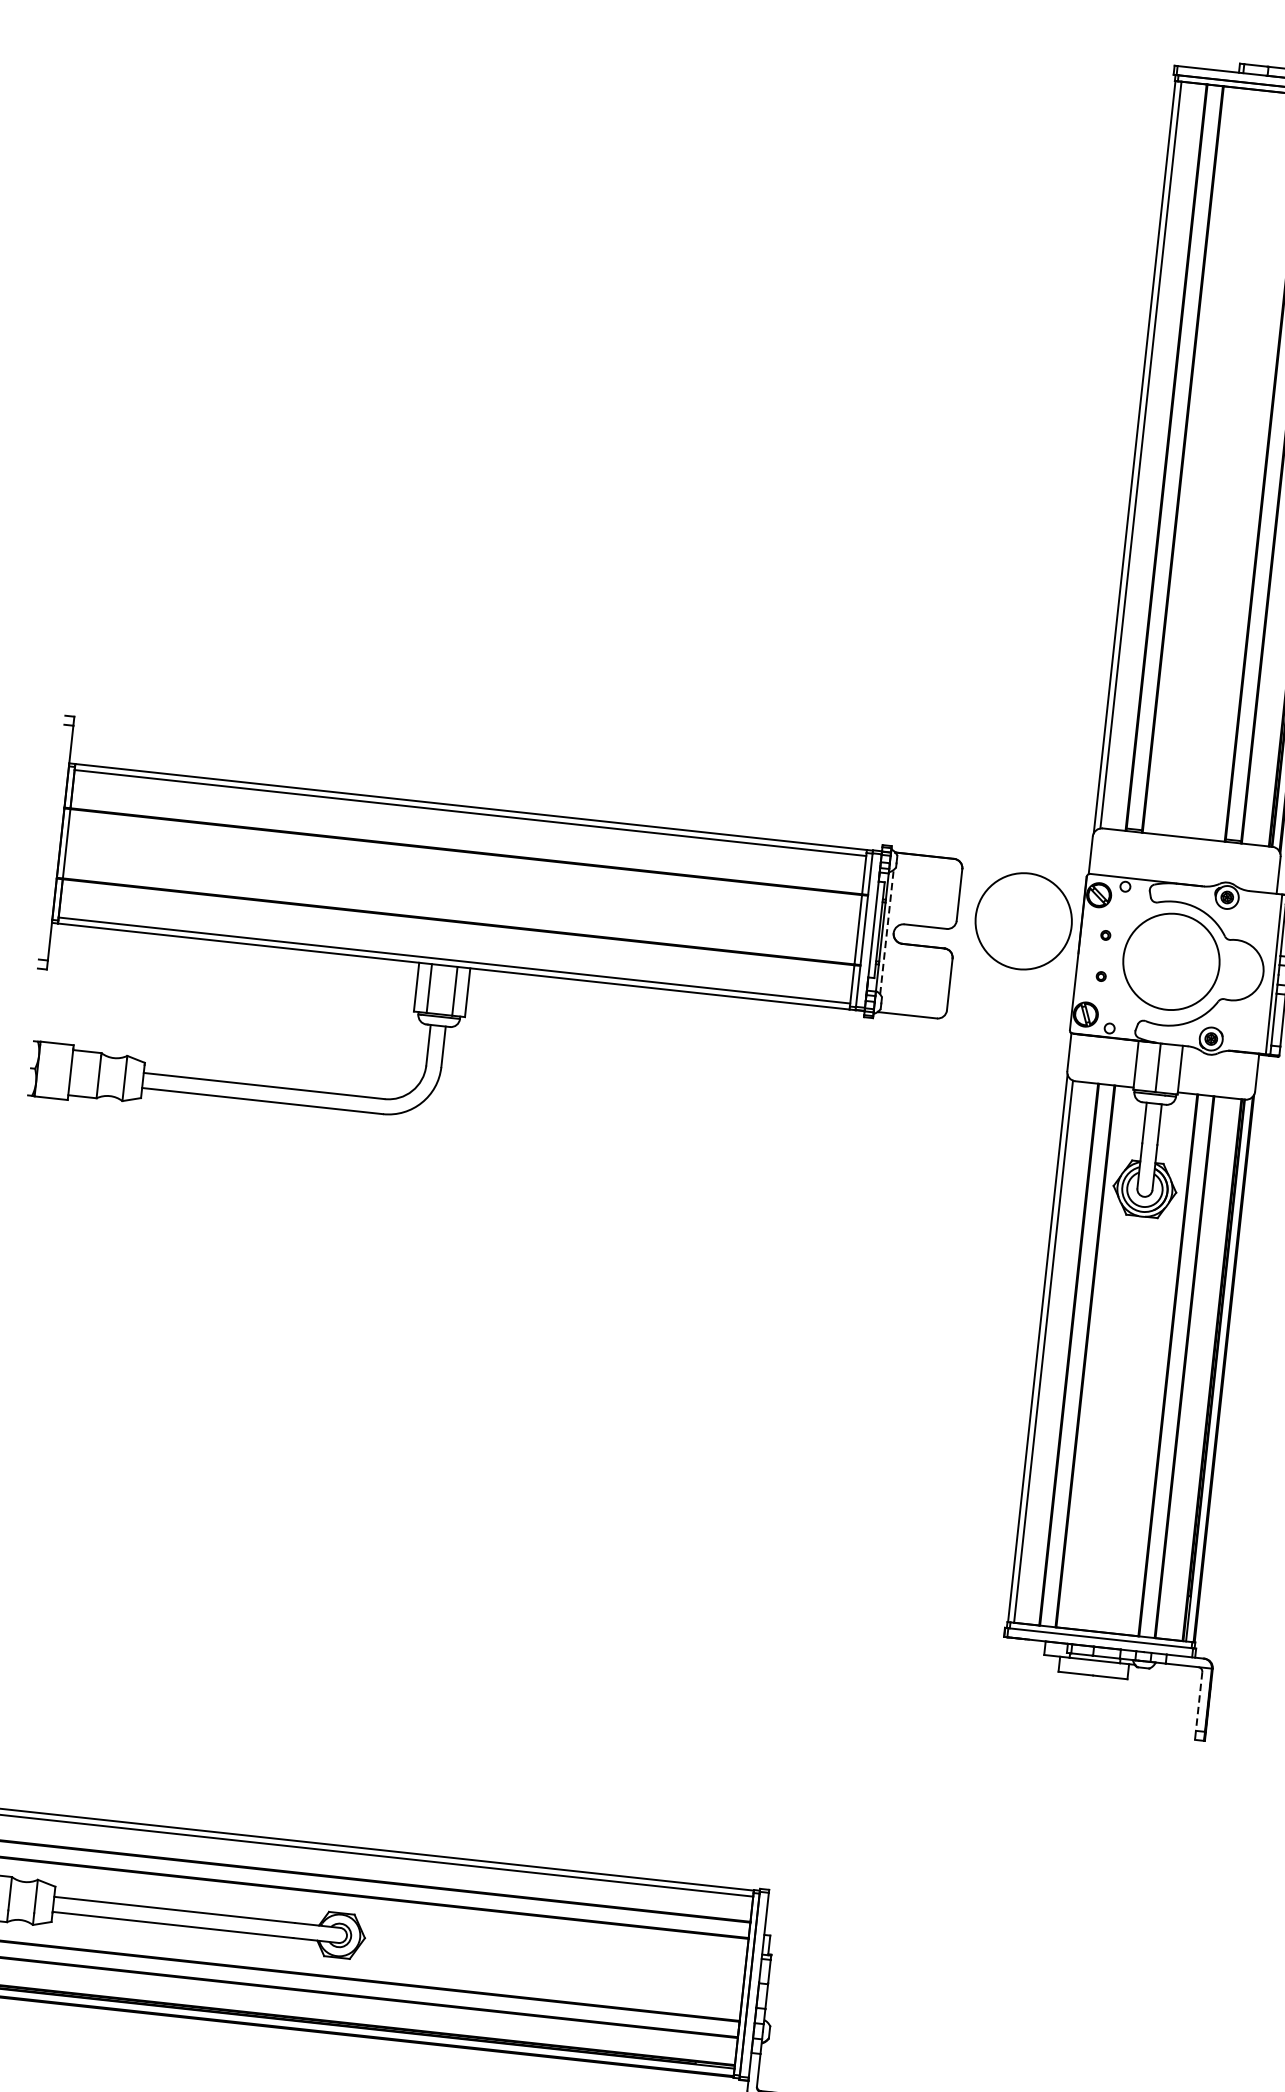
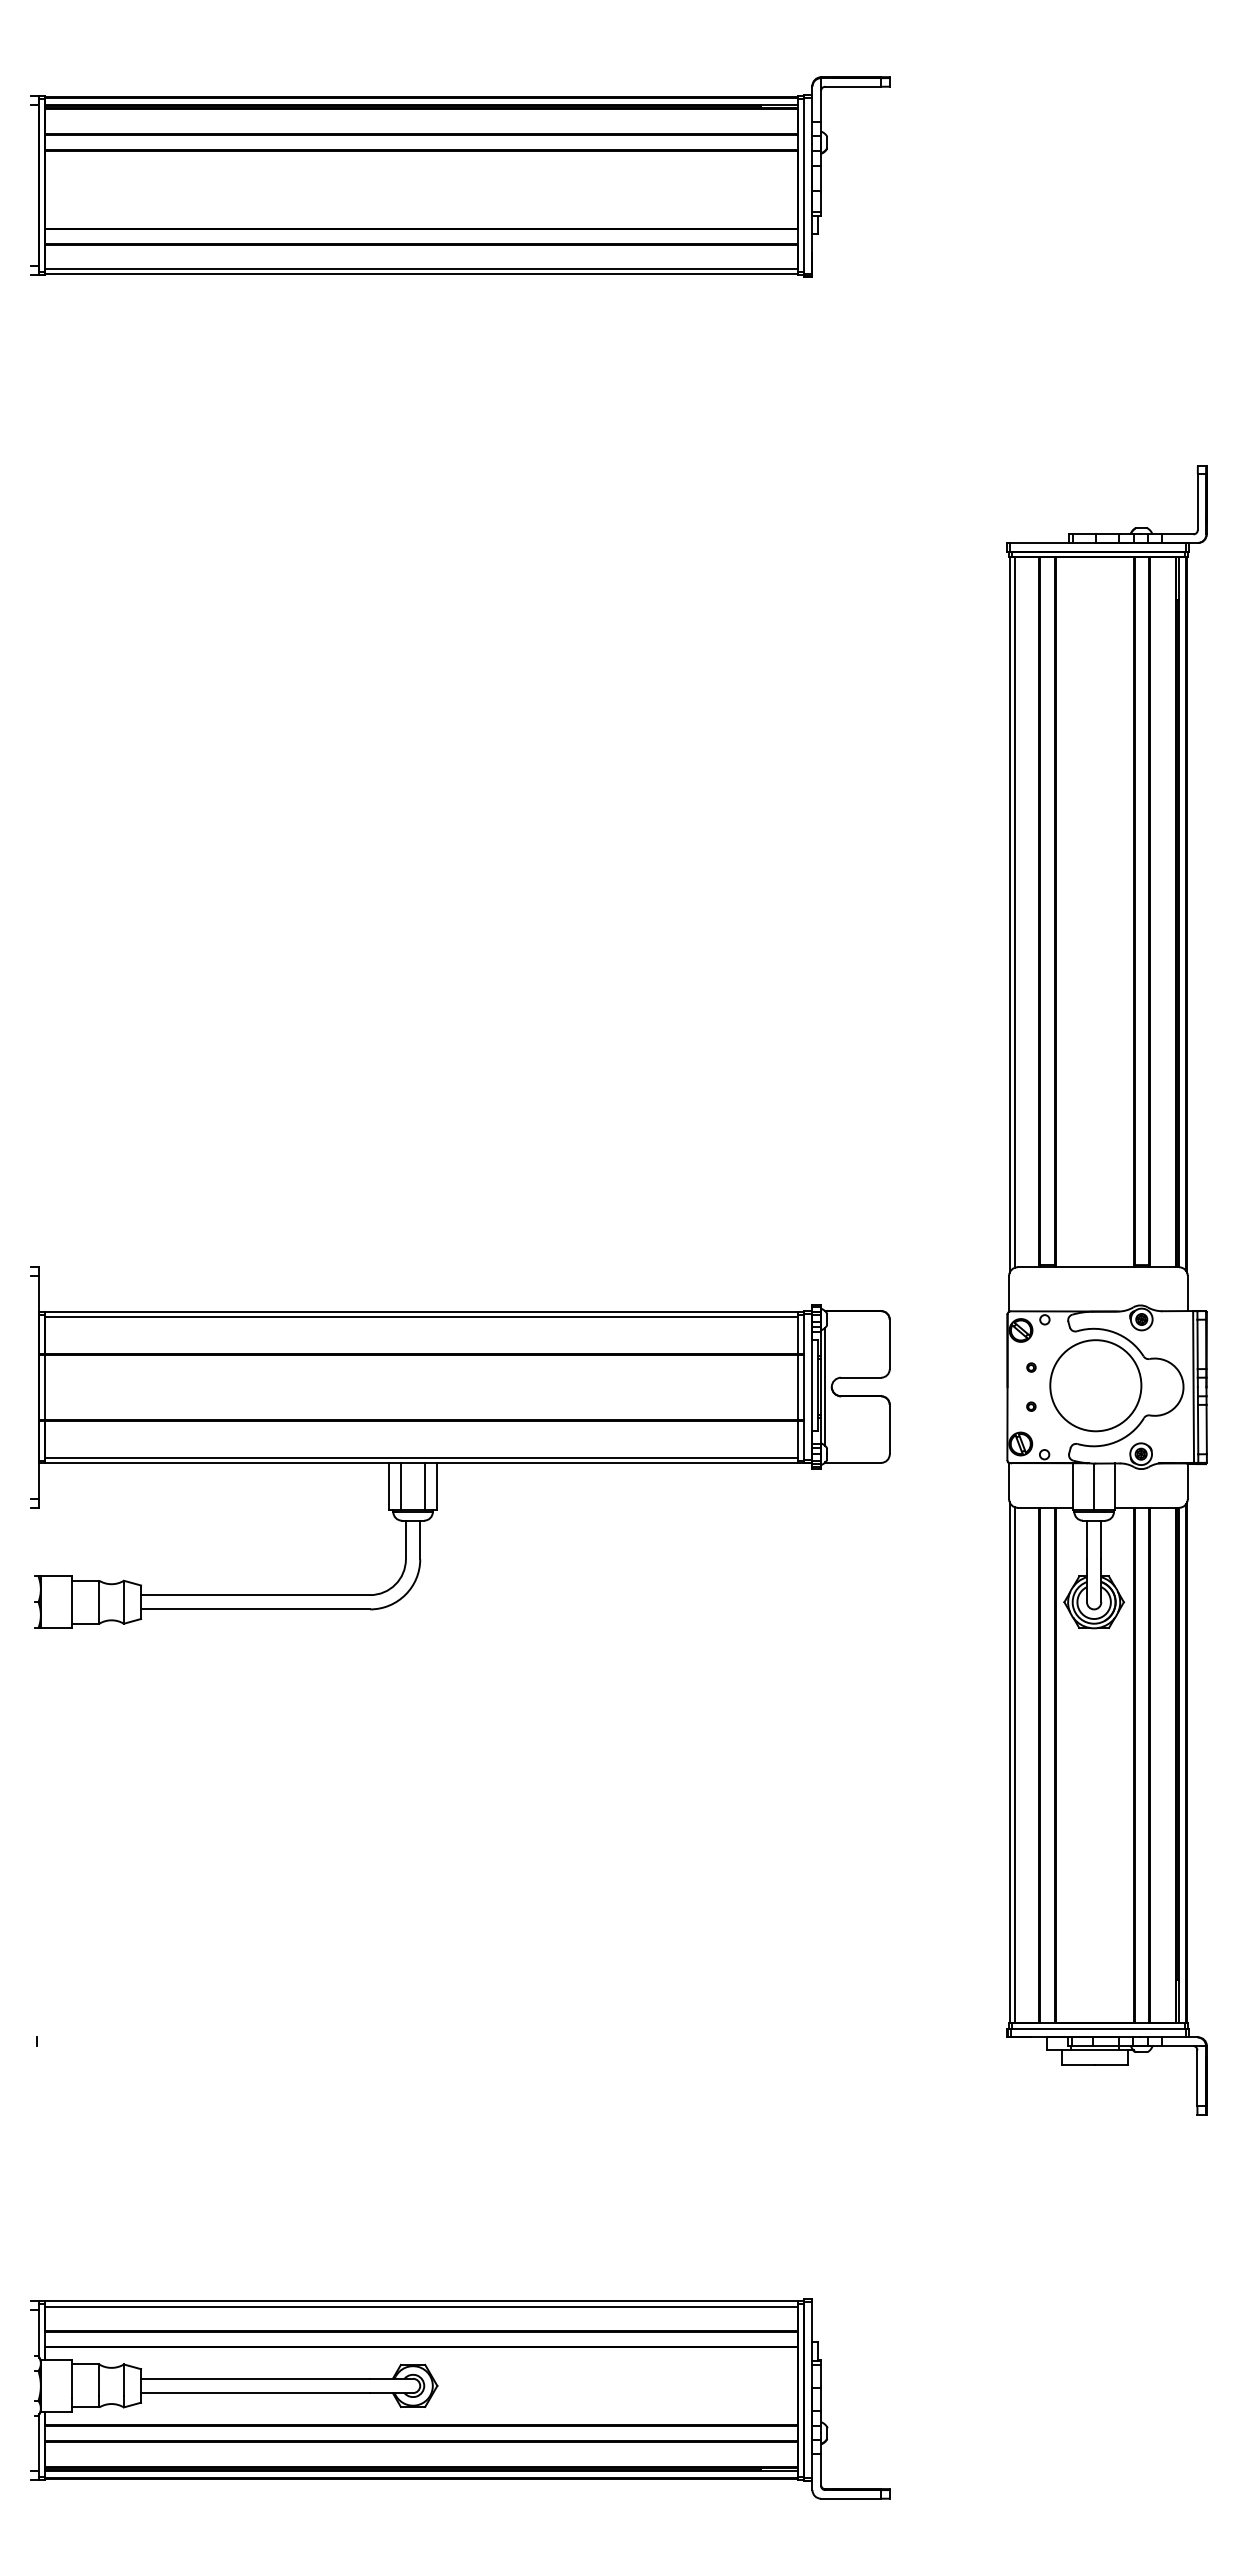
circle: (1023, 921) -> (952, 1362), removed
line: (887, 931) -> (825, 1386), dashed -> solid
line: (1199, 1701) -> (1197, 2078), dashed -> solid

